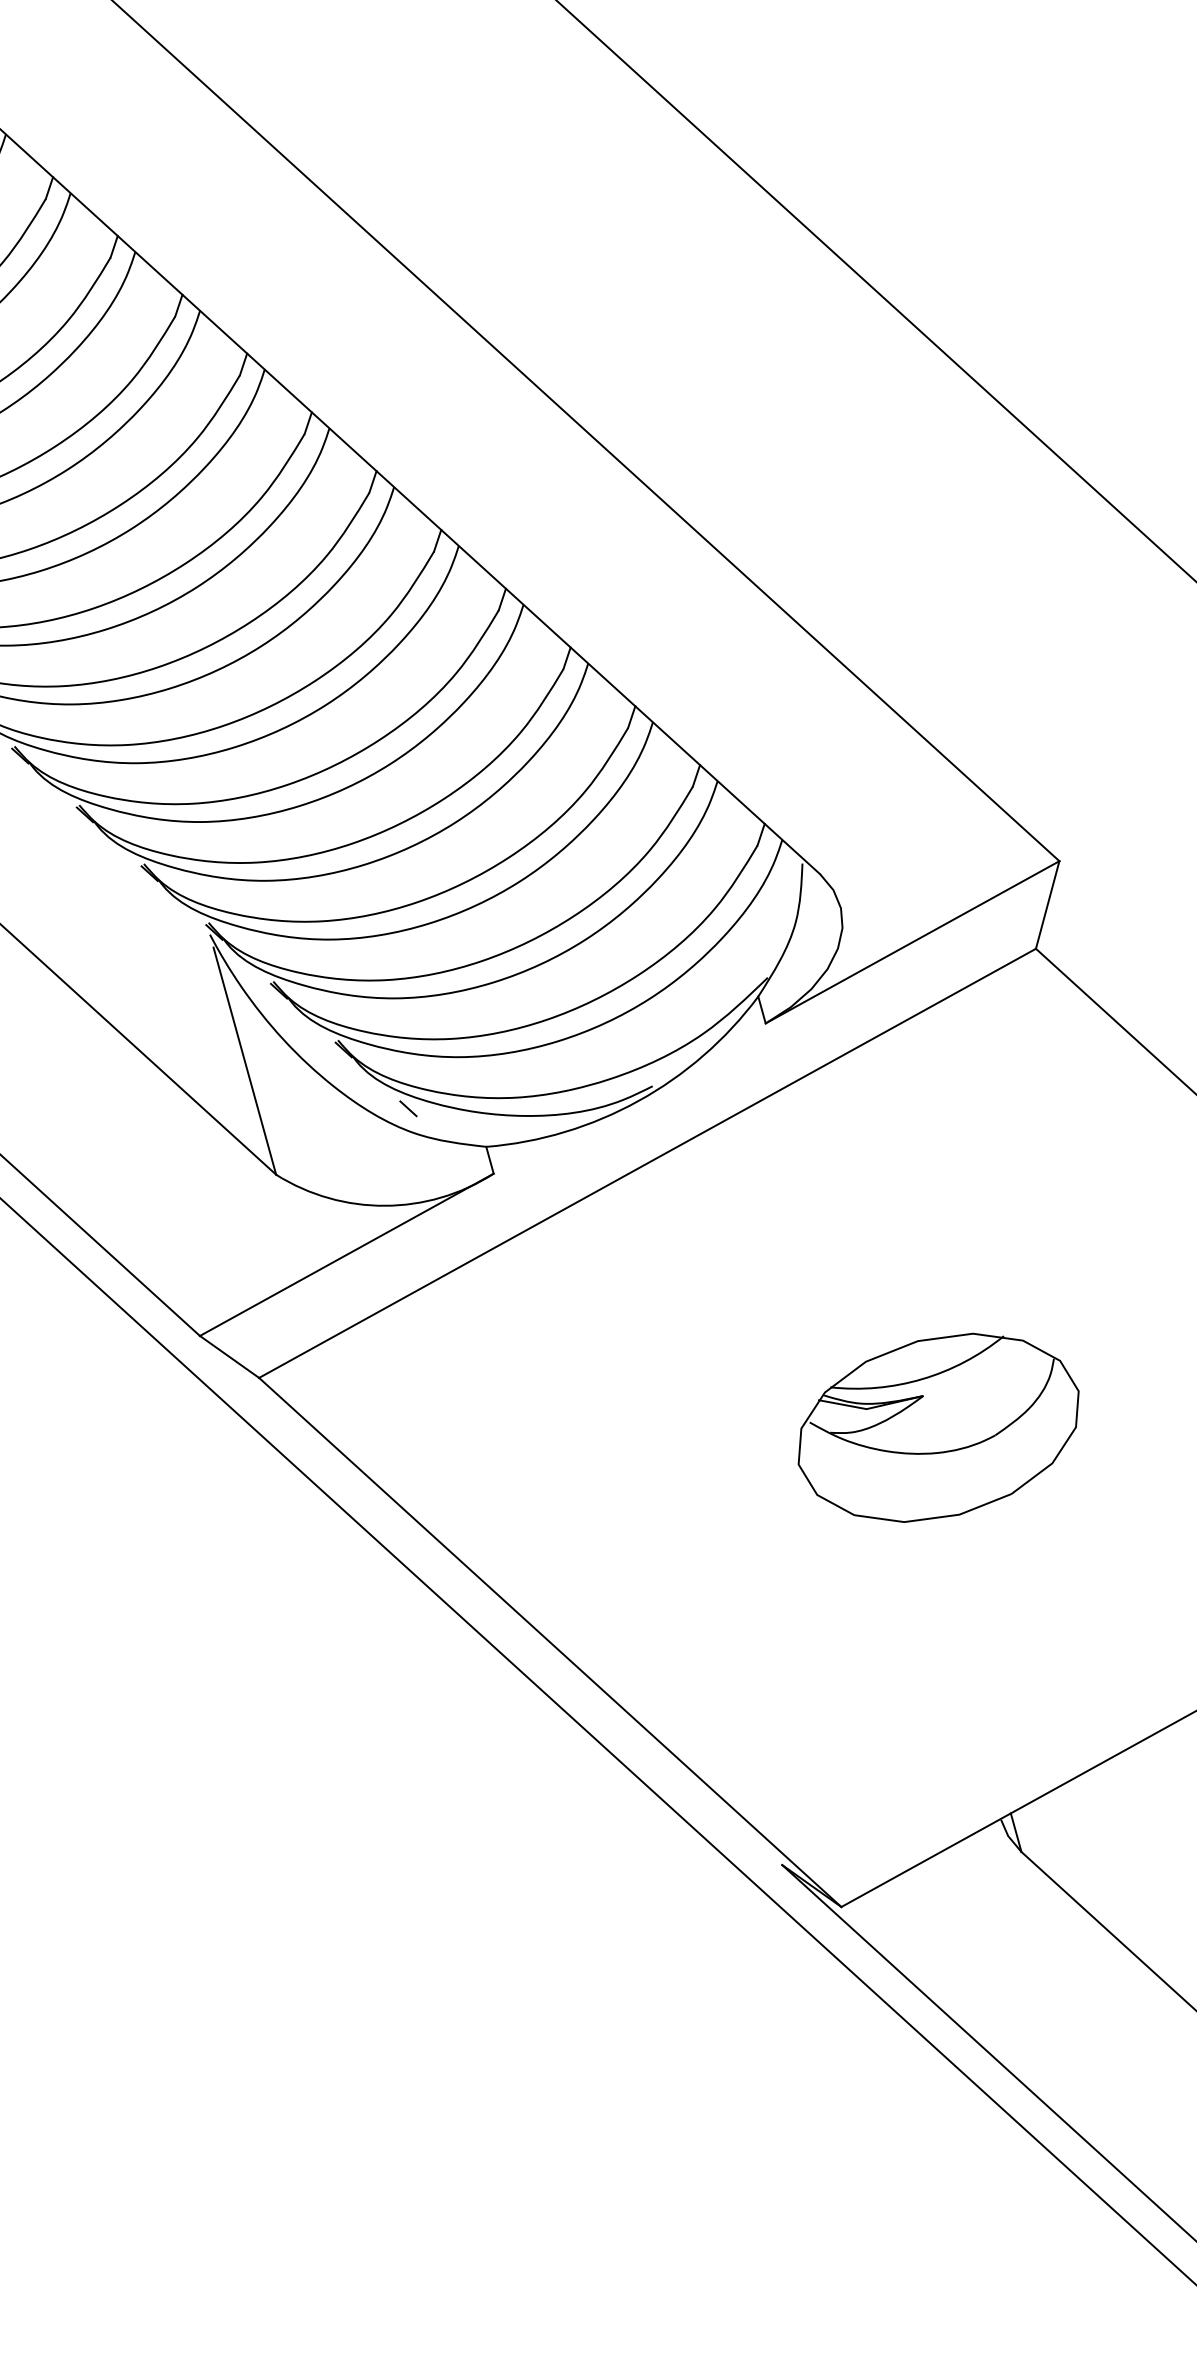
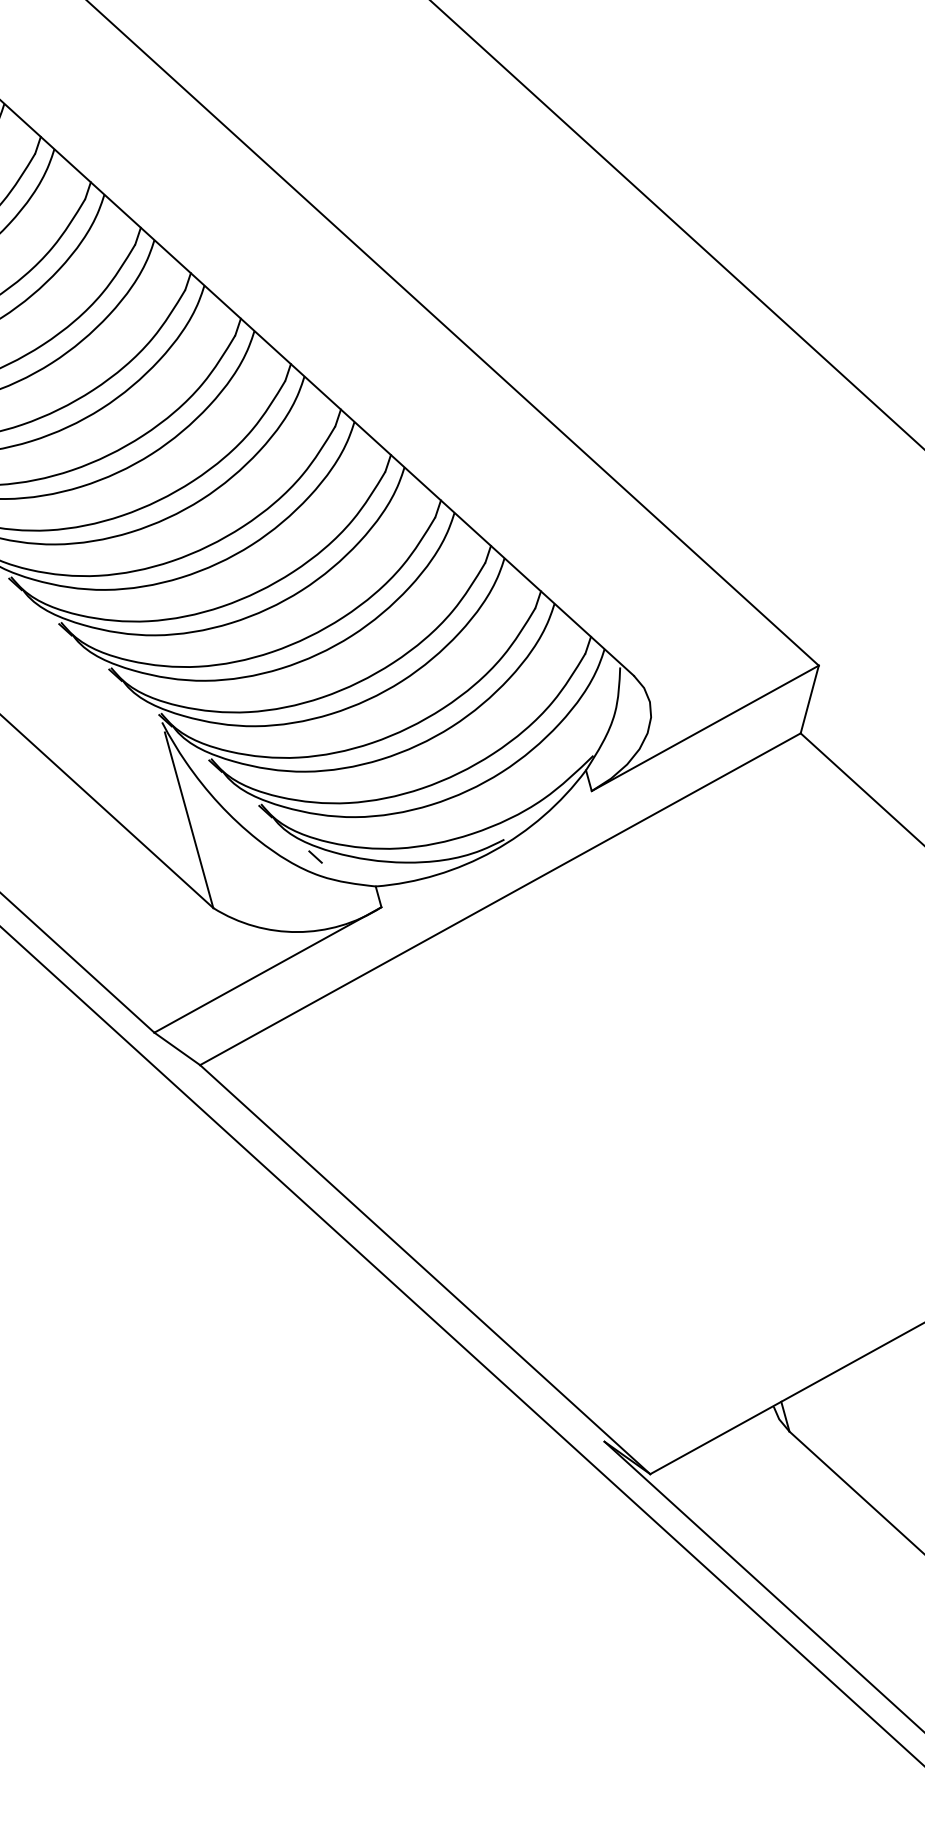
part: (938, 1427) -> (725, 1103), removed

